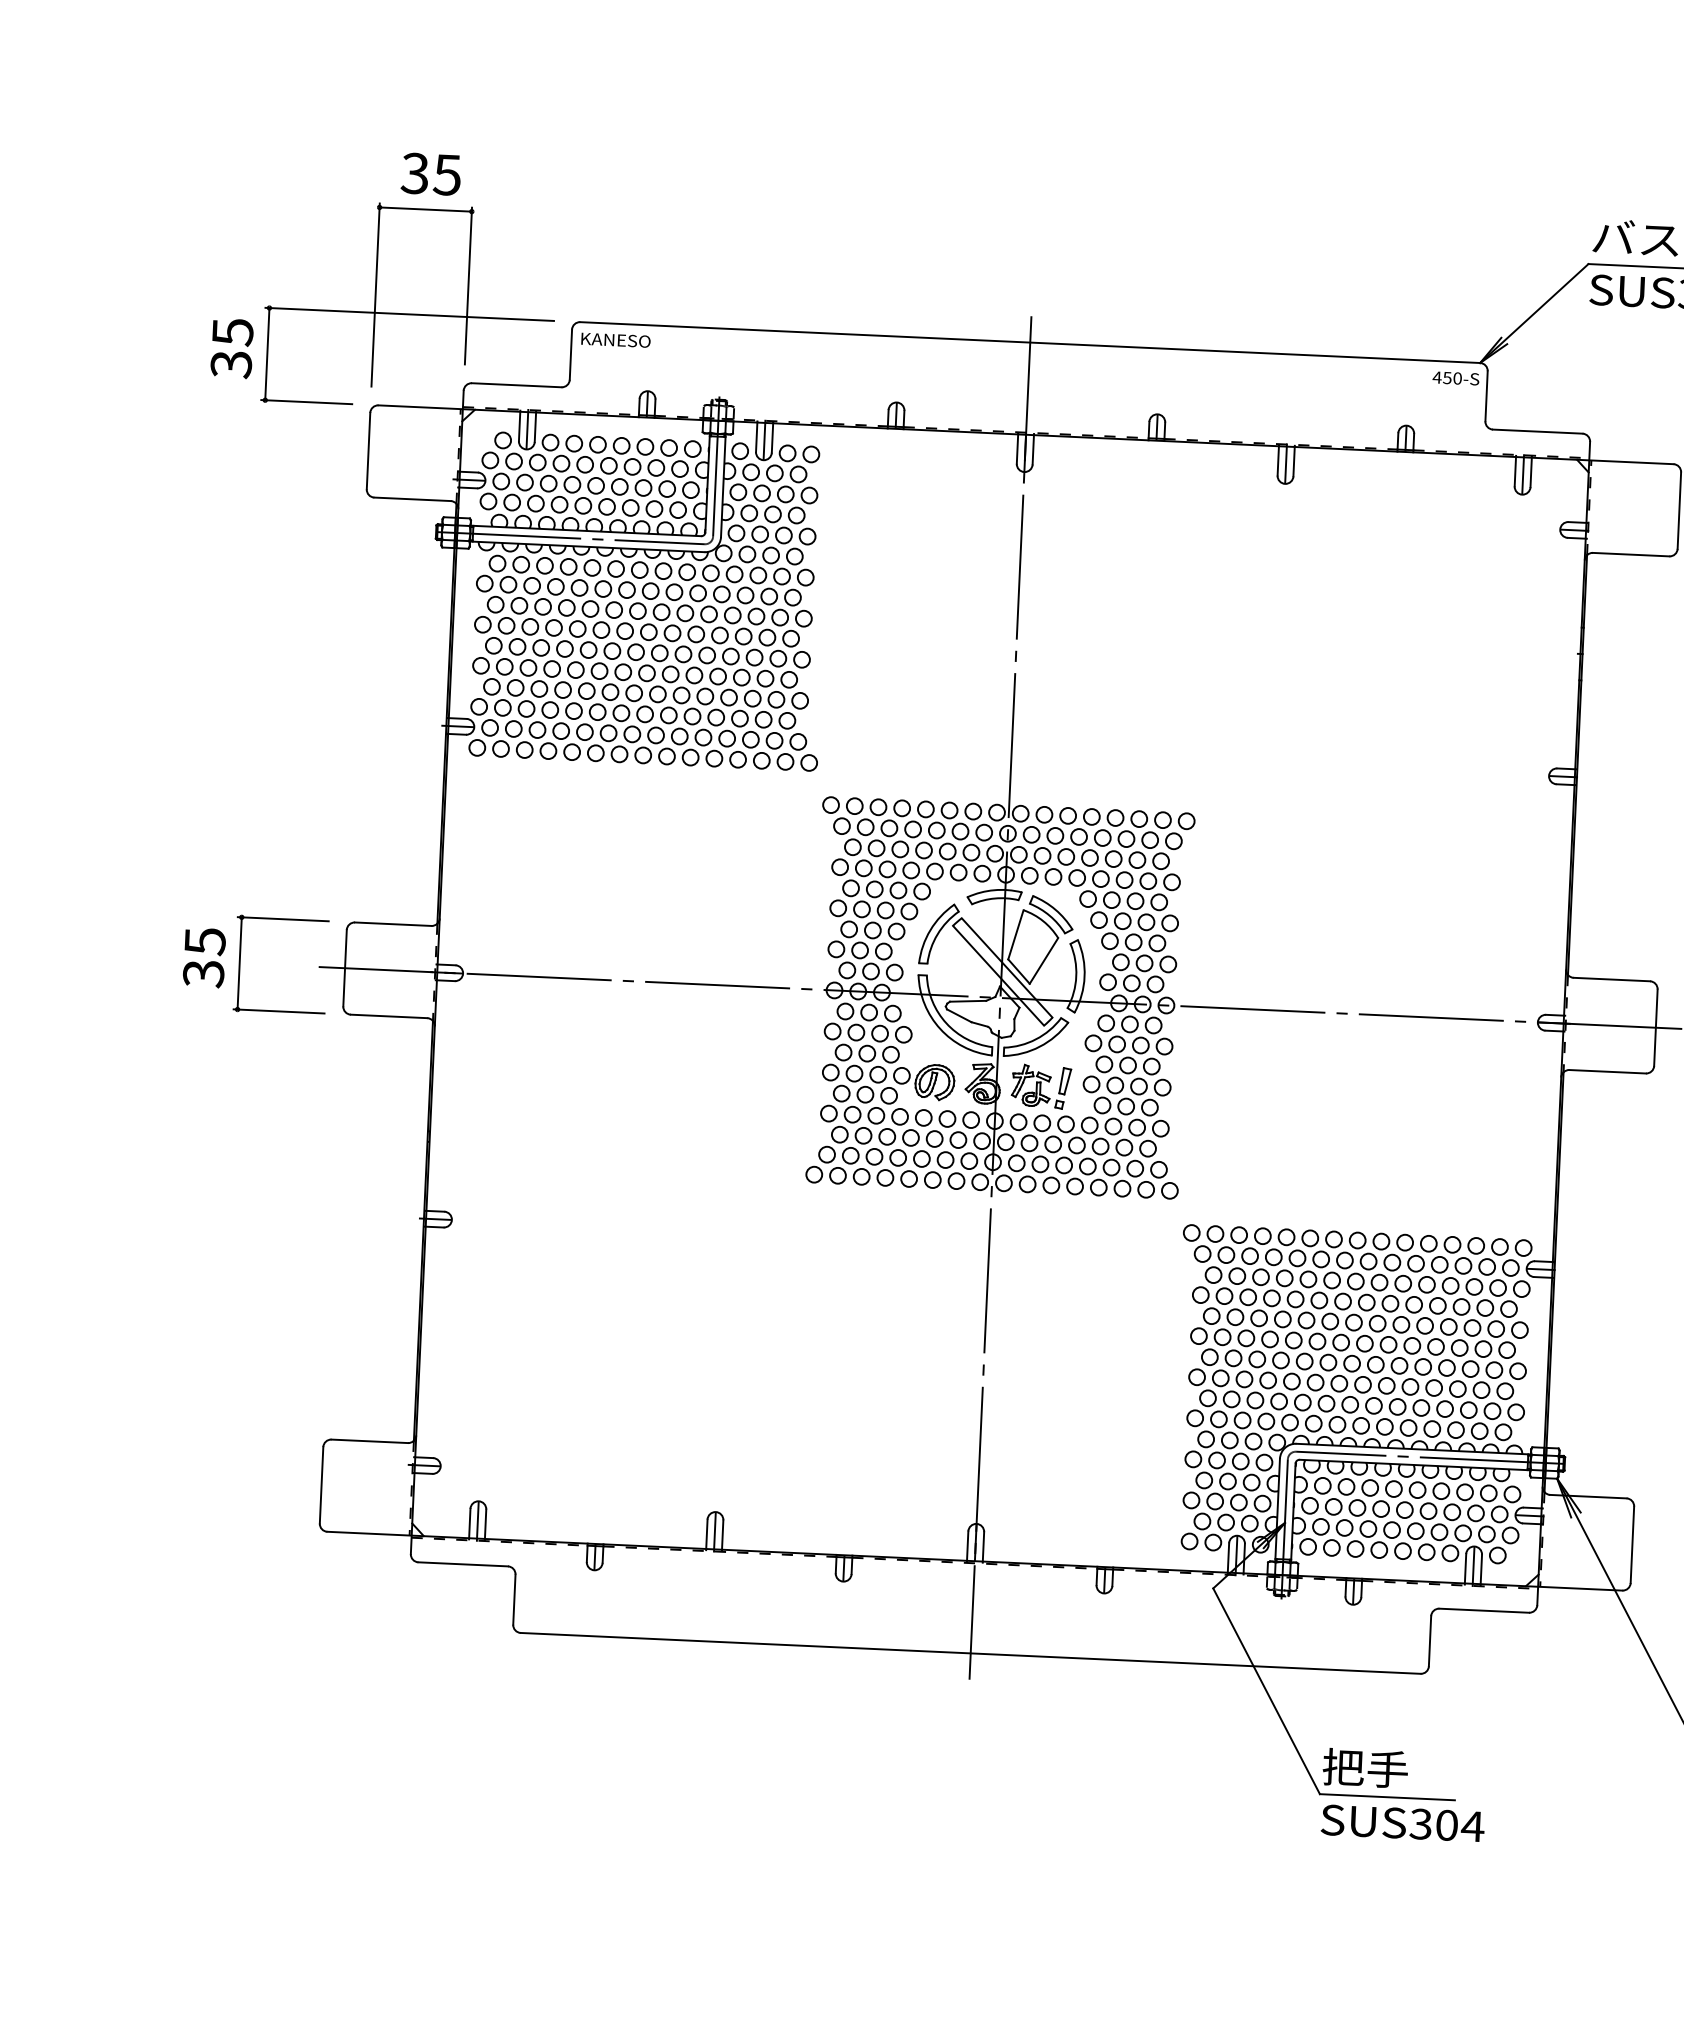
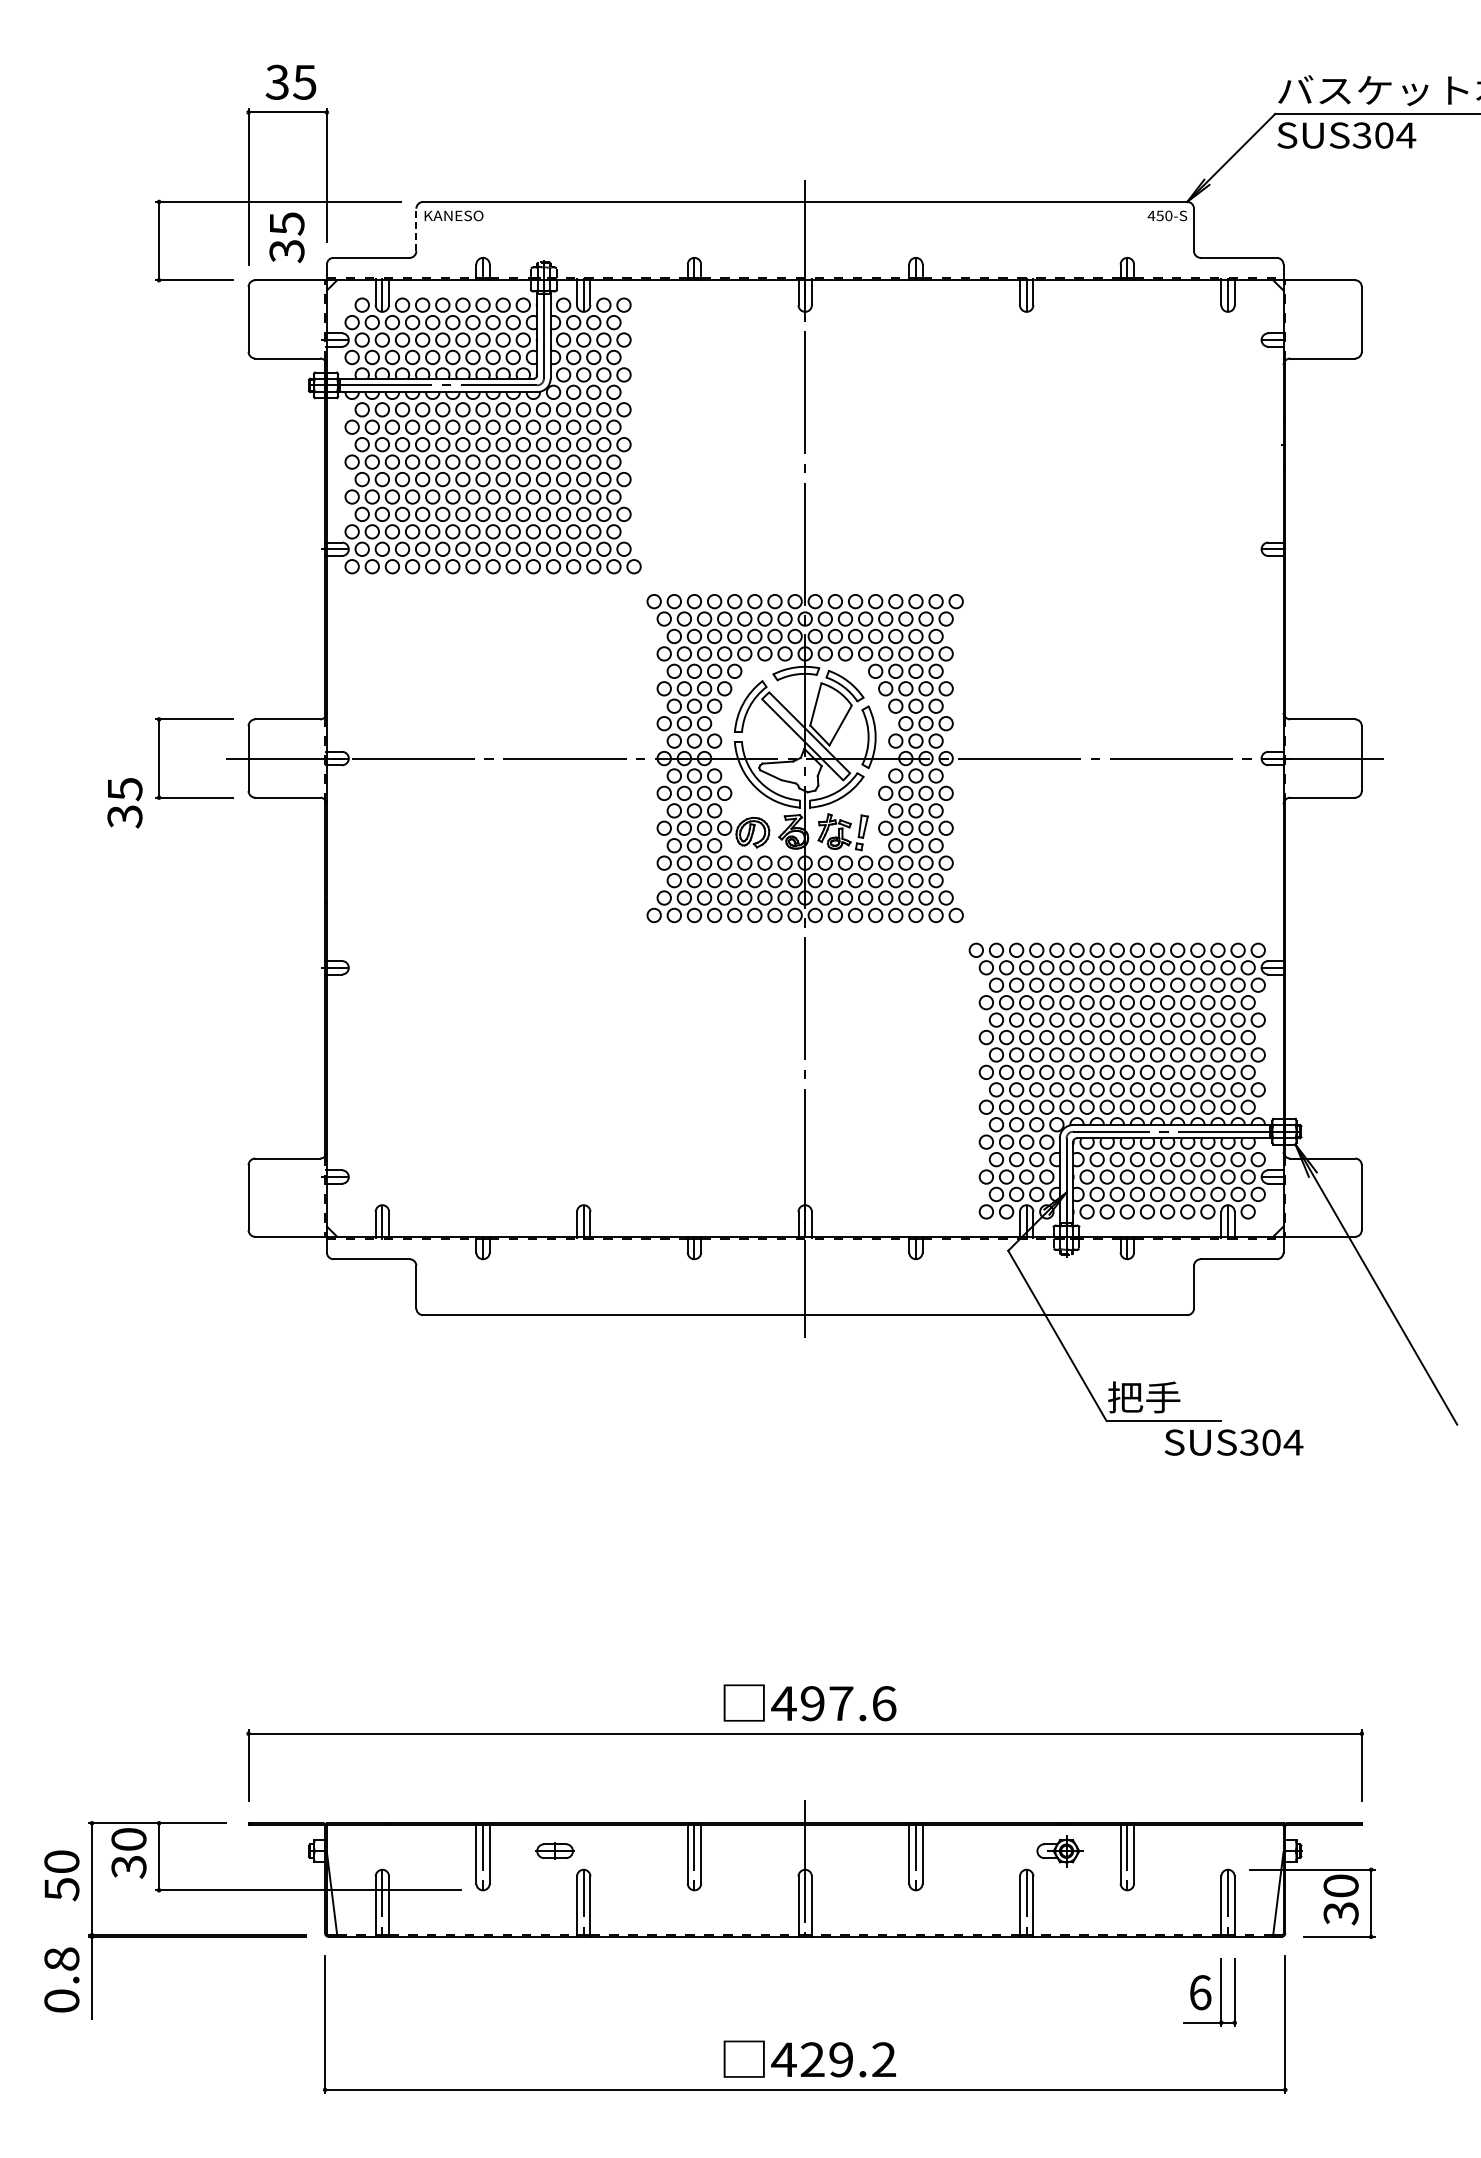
text: (231, 348) -> (286, 237), moved
line: (571, 354) -> (416, 229), solid -> dashed
text: (203, 958) -> (124, 803), moved
text: (1402, 1823) -> (1233, 1442), moved

